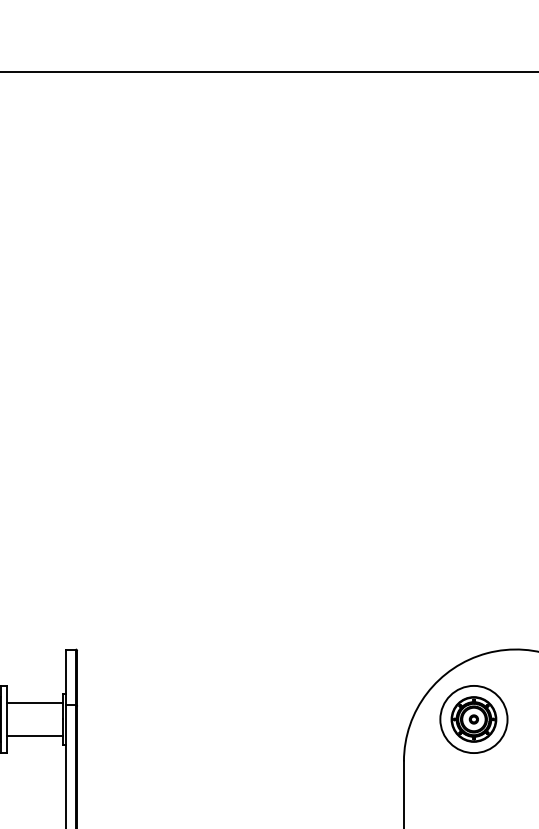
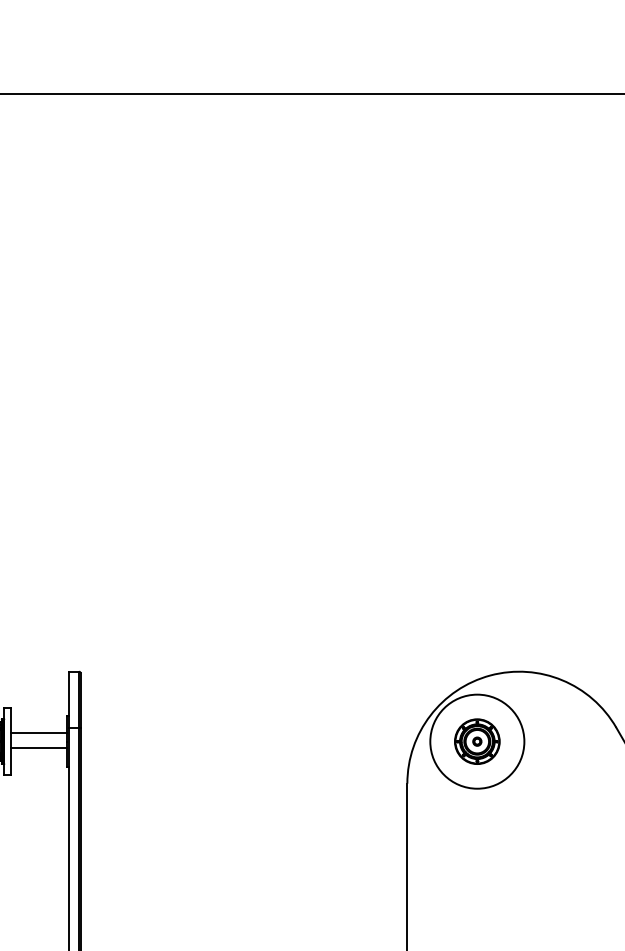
line: (35, 703) -> (38, 748), moved
circle: (473, 719) -> (476, 741), size x1.4
line: (35, 735) -> (38, 732), moved

